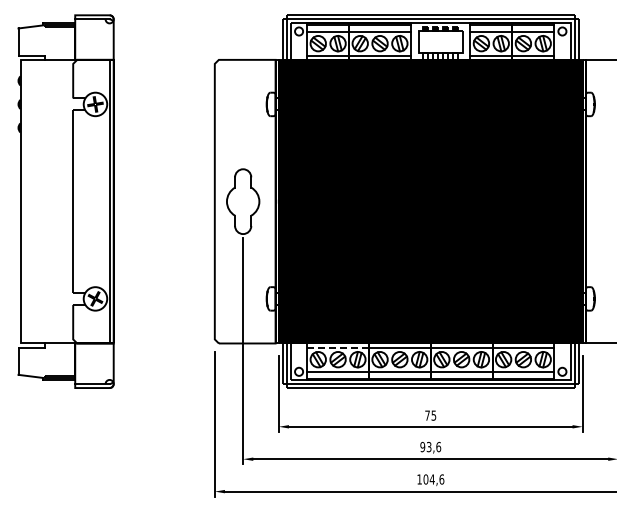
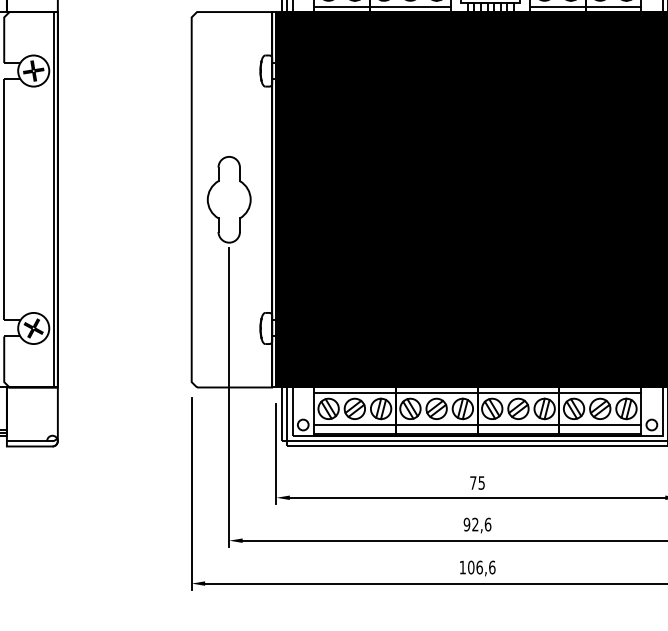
line: (338, 347) -> (355, 392), dashed -> solid
text: (428, 447) -> (474, 525), 93,6 -> 92,6
text: (431, 479) -> (478, 567), 104,6 -> 106,6

